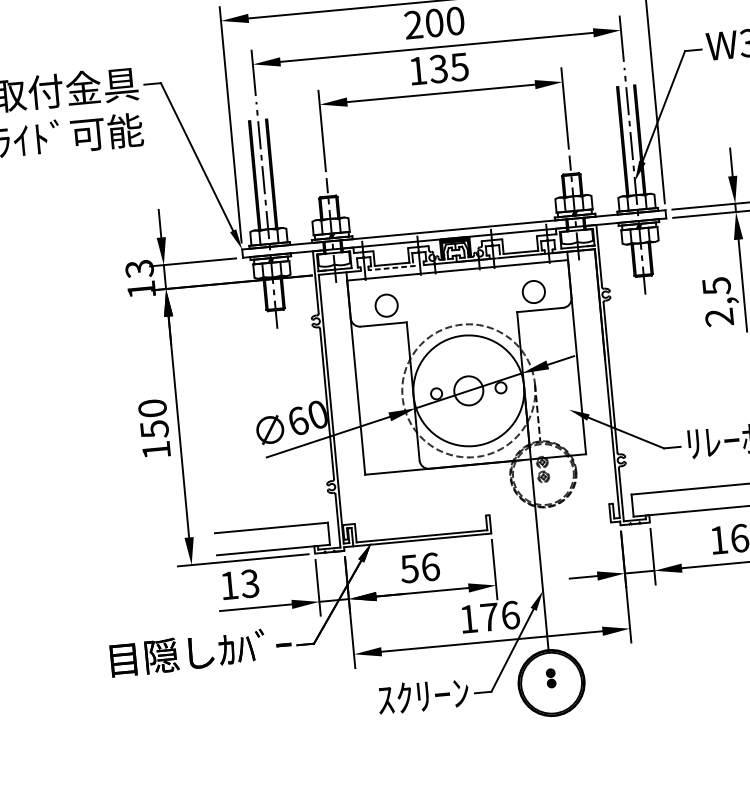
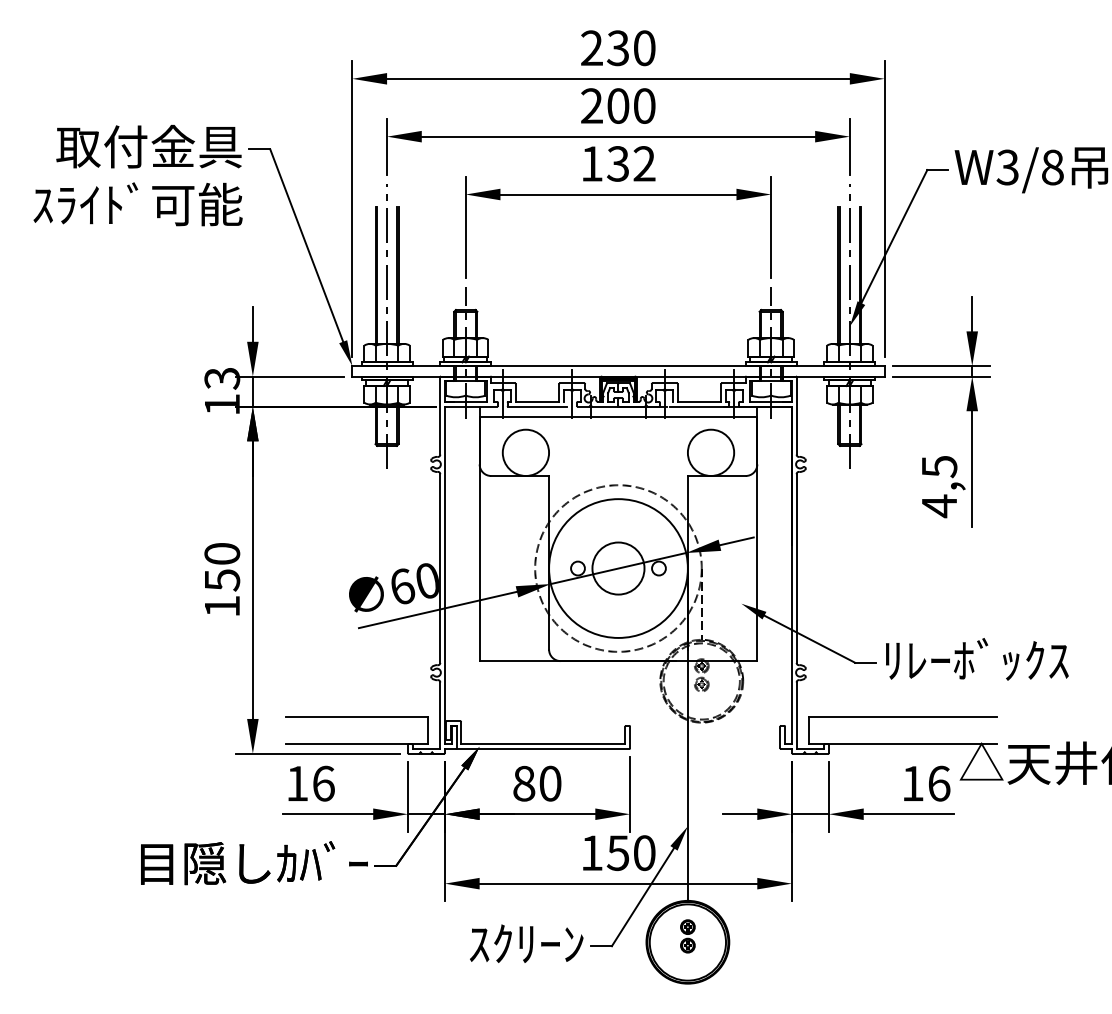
text: (459, 66) -> (644, 163), 135 -> 132
line: (392, 267) -> (537, 406), dashed -> solid
circle: (533, 291) -> (710, 452), size x1.67
circle: (386, 305) -> (525, 452), size x1.67
text: (718, 317) -> (938, 506), 2,5 -> 4,5
circle: (468, 390) -> (618, 568), size x1.43
text: (419, 567) -> (536, 783), 56 -> 80
text: (250, 583) -> (323, 783), 13 -> 16
text: (499, 616) -> (630, 853), 176 -> 150
part: (550, 678) -> (687, 936), size x1.43

